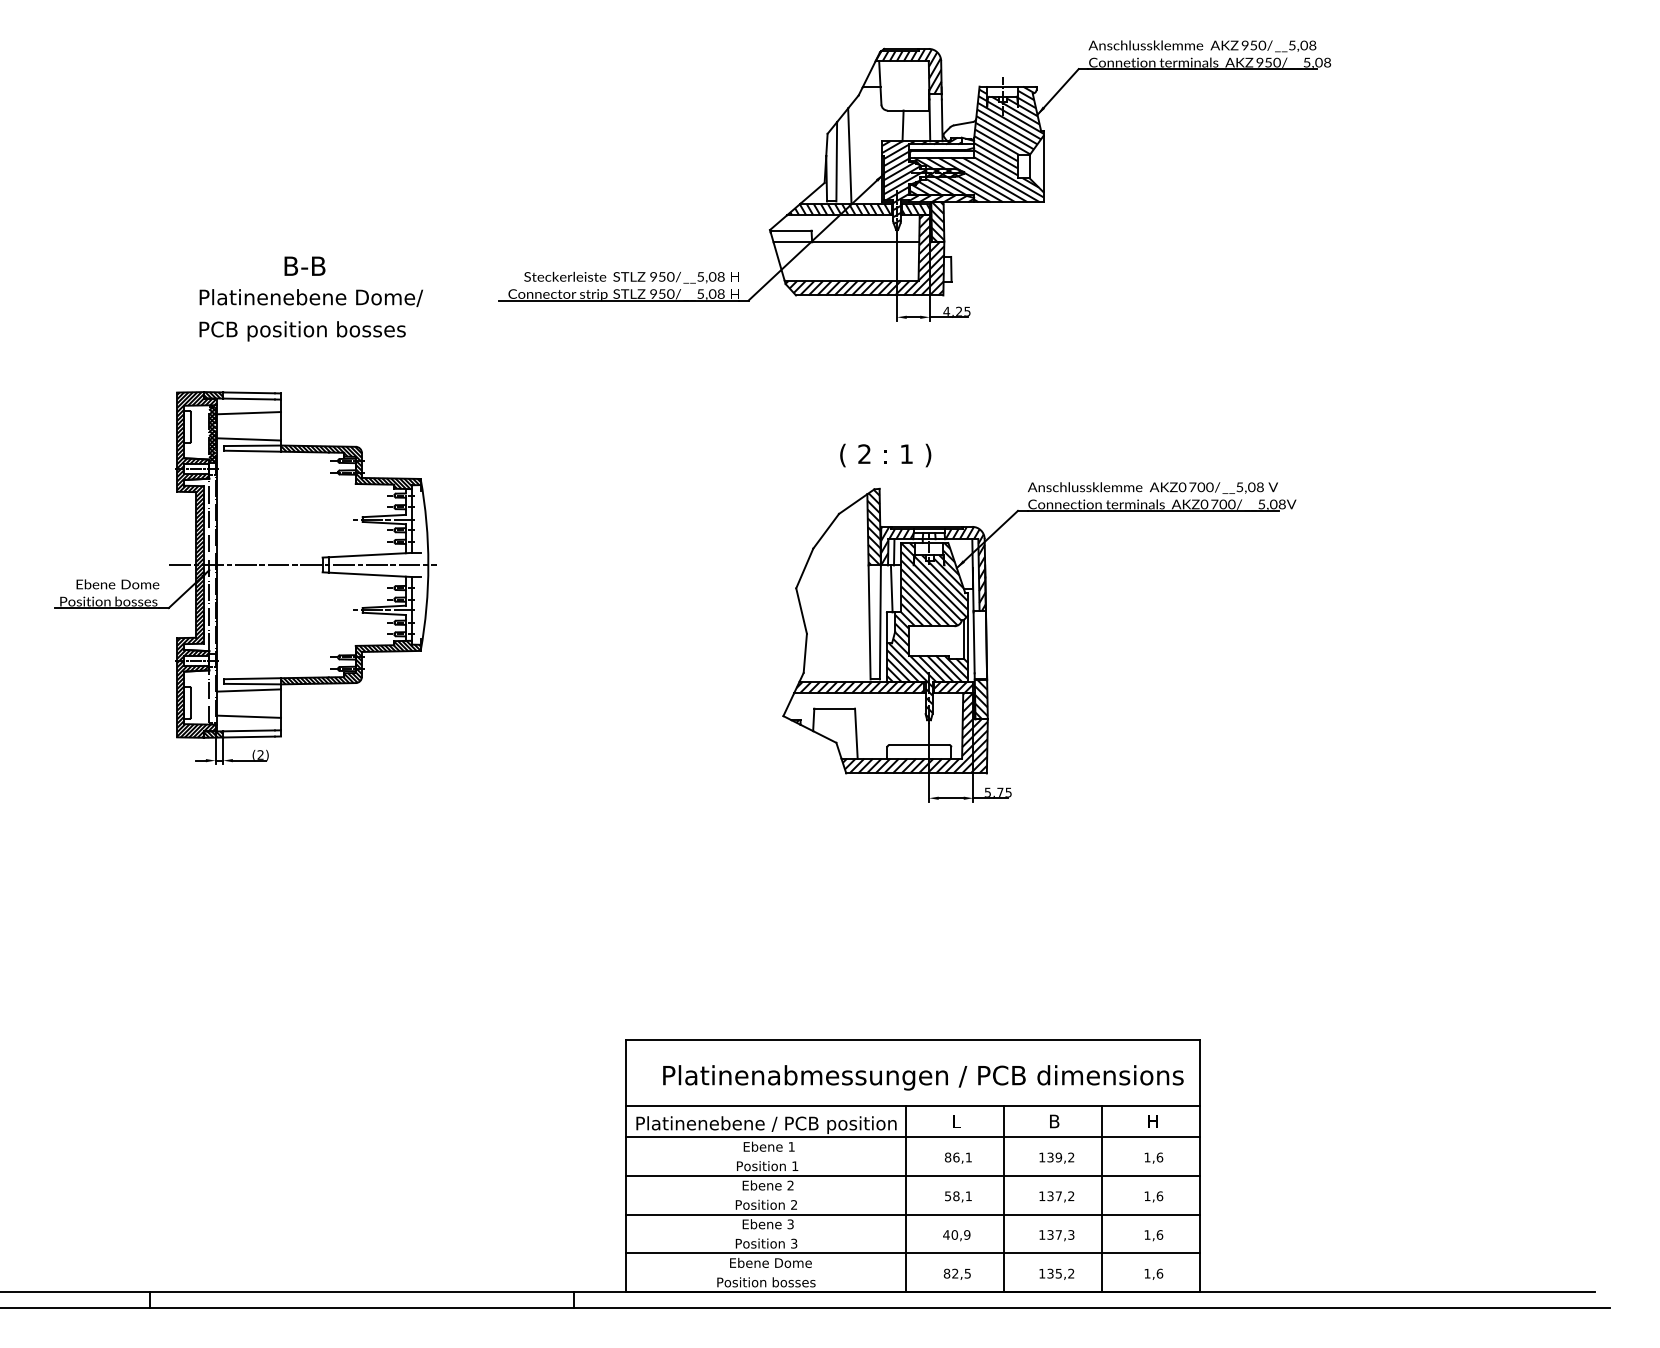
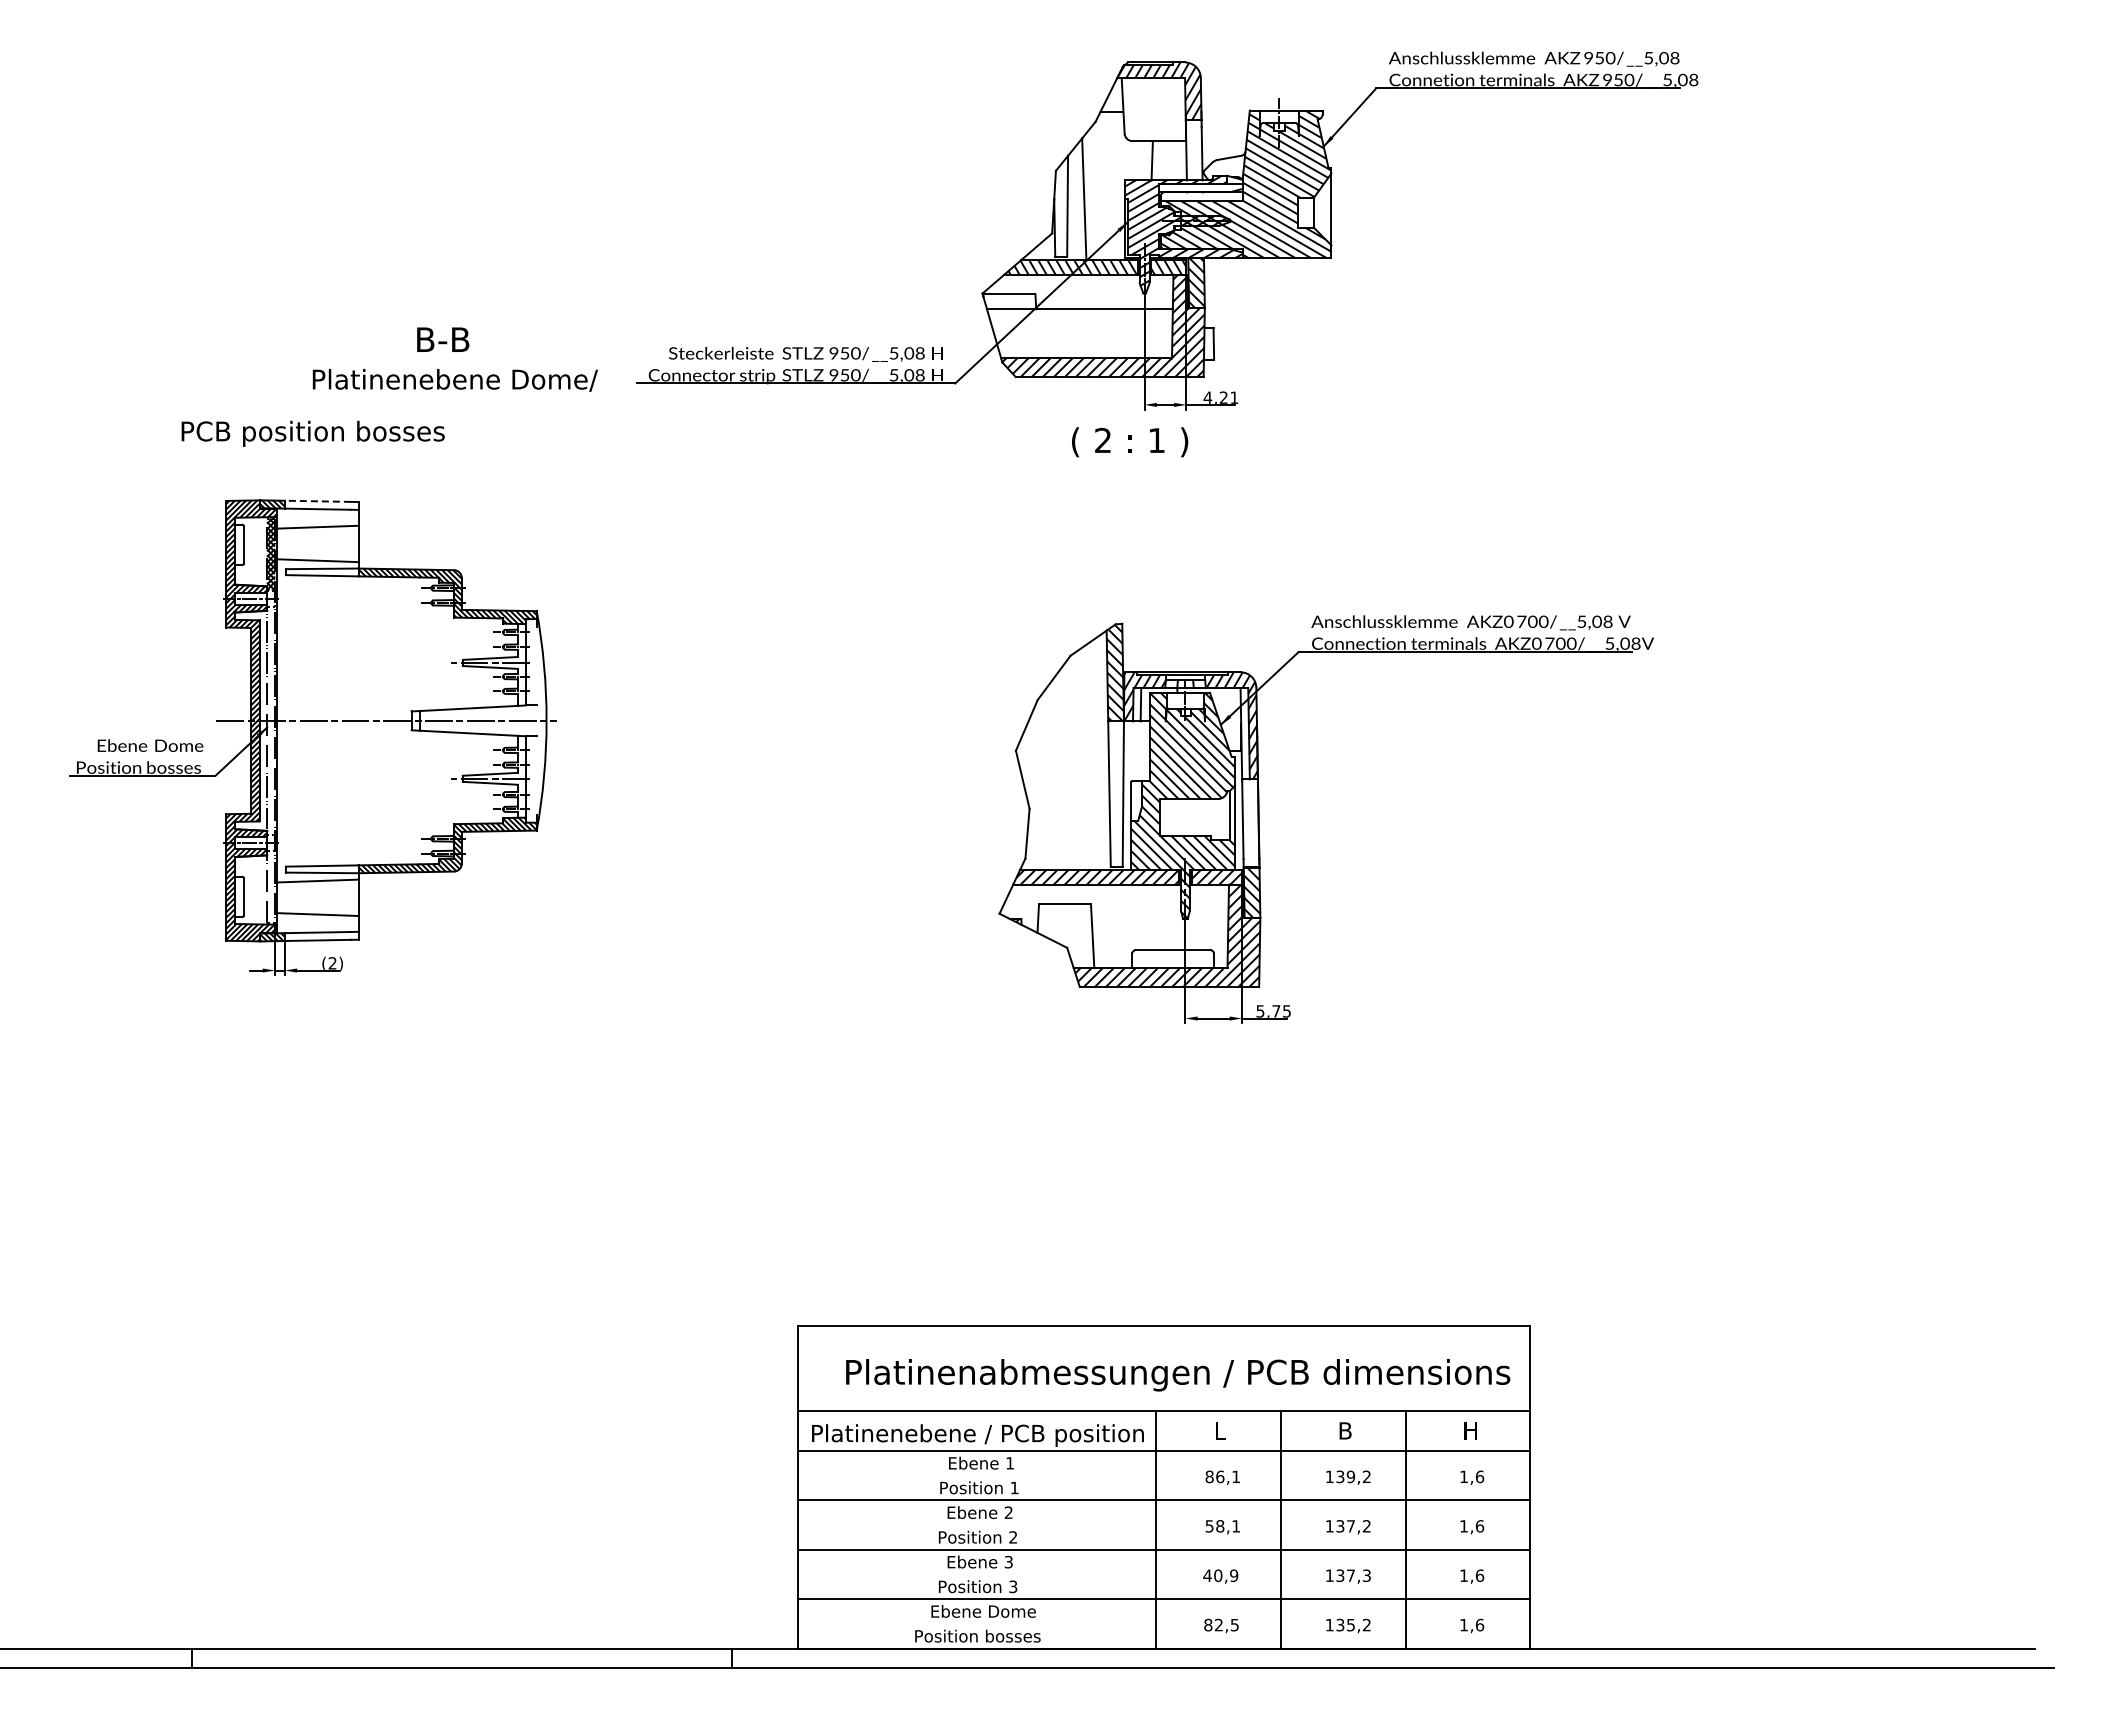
text: (305, 266) -> (443, 339), moved
text: (310, 298) -> (454, 380), moved
text: (967, 311) -> (1234, 397), 4,25 -> 4,21
text: (302, 331) -> (312, 433), moved
line: (248, 393) -> (317, 501), solid -> dashed
text: (886, 455) -> (1130, 442), moved
line: (891, 588) -> (1137, 751), removed

